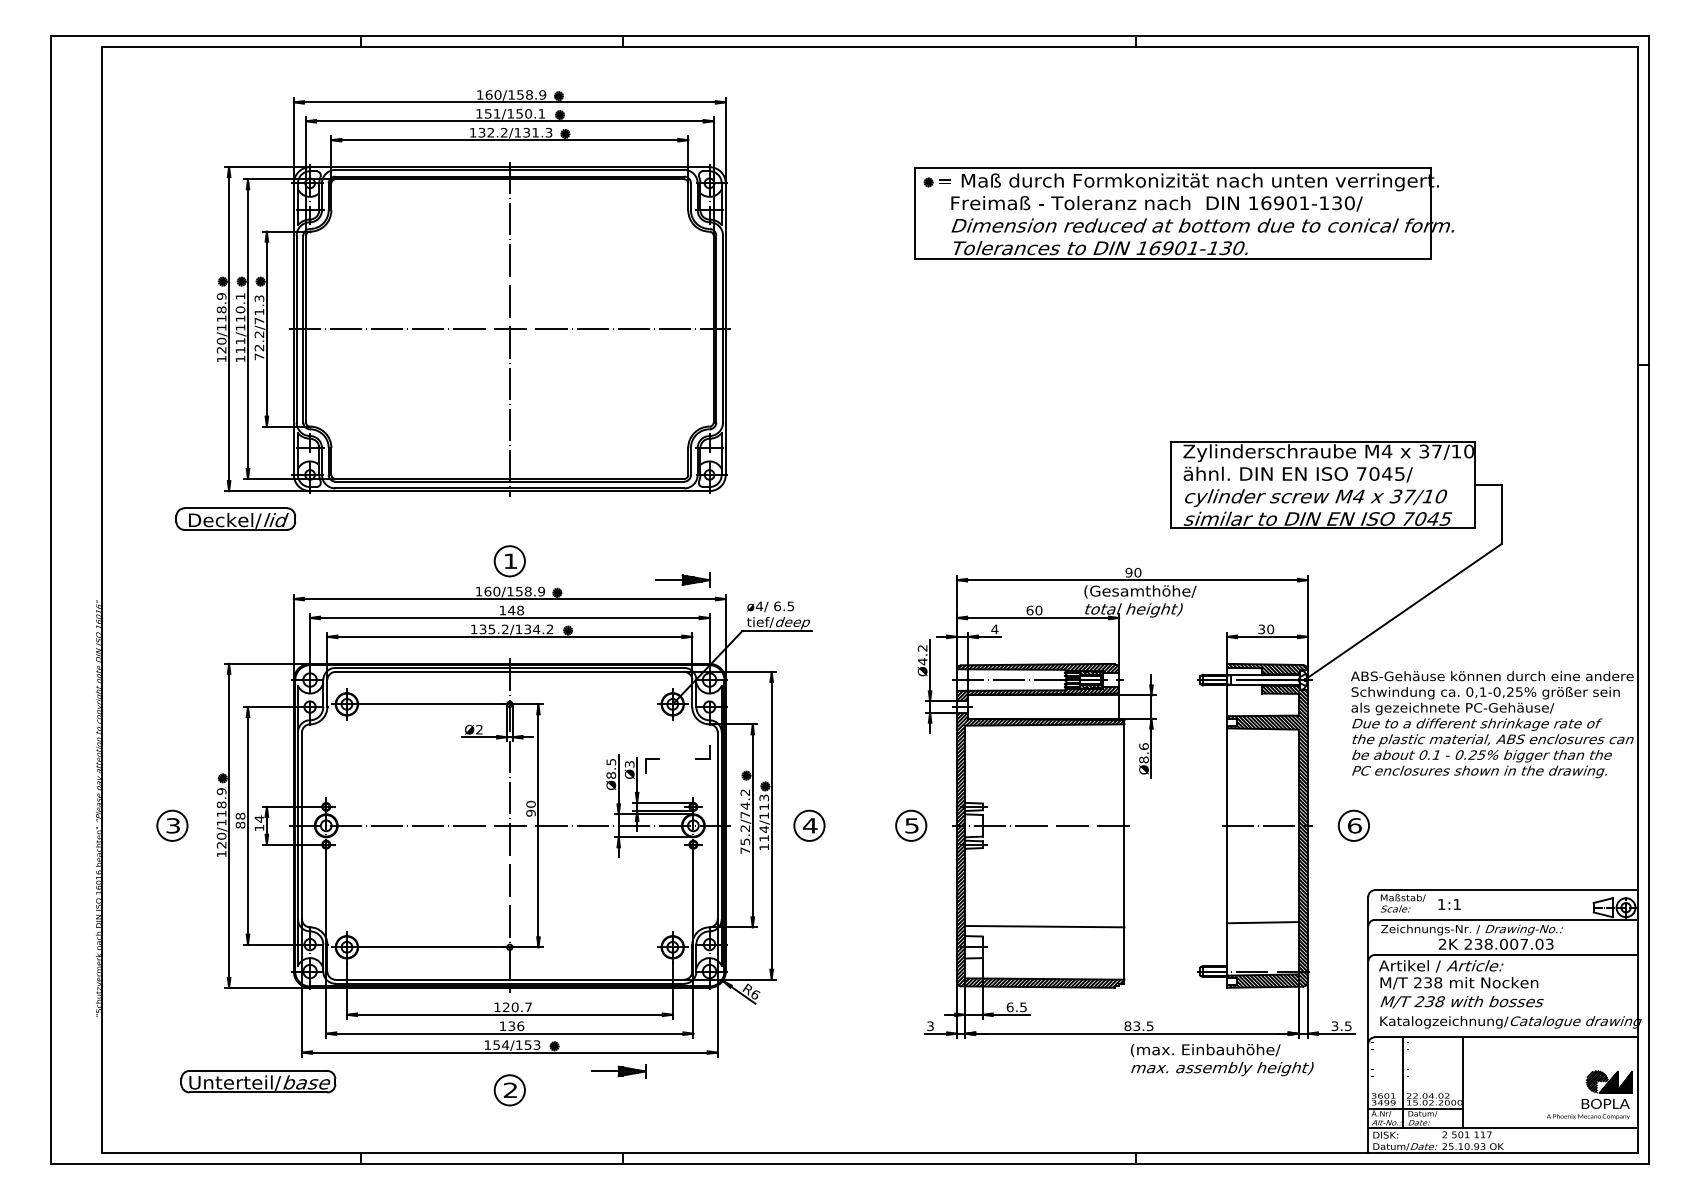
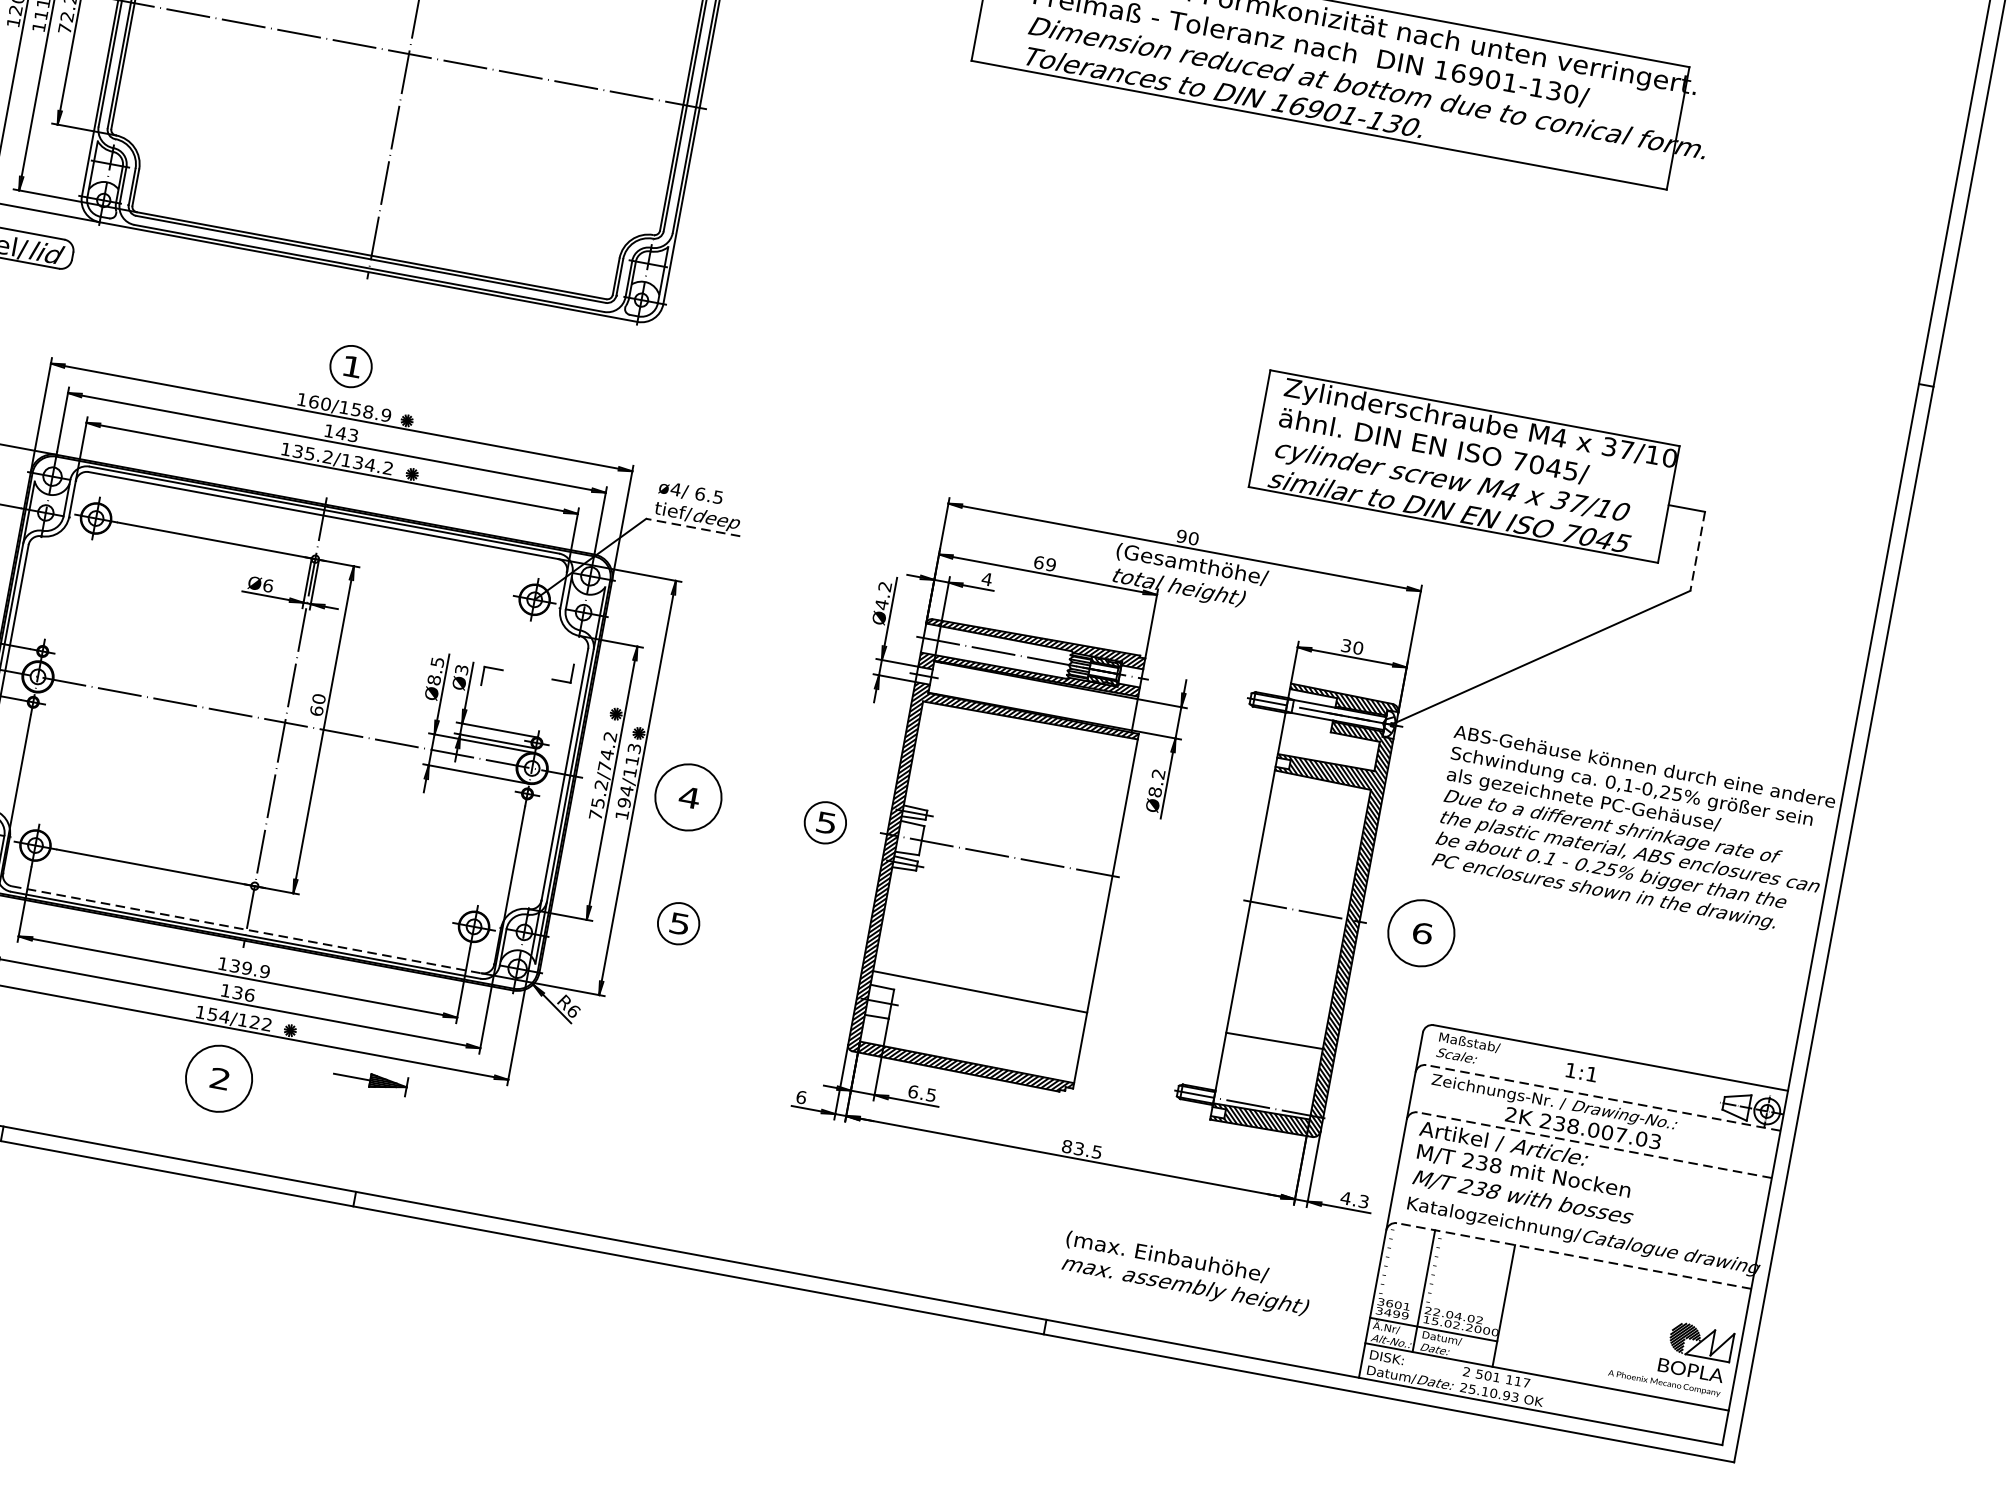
line: (1501, 515) -> (1697, 552), solid -> dashed
part: (682, 579) -> (578, 434), removed
text: (520, 610) -> (353, 435), 148 -> 143
text: (1038, 610) -> (1050, 564), 60 -> 69
line: (777, 631) -> (693, 527), solid -> dashed
text: (479, 729) -> (268, 585), Ø2 -> Ø6
text: (1143, 746) -> (1157, 773), Ø8.6 -> Ø8.2
text: (530, 812) -> (316, 709), 90 -> 60
circle: (809, 825) -> (688, 796), size x1.6
circle: (1353, 825) -> (1420, 932), size x1.6
text: (764, 837) -> (624, 801), 114/113 -> 194/113
text: (1449, 904) -> (1581, 1072), moved
part: (819, 917) -> (679, 923), added
line: (1506, 919) -> (1603, 1097), solid -> dashed
line: (1506, 954) -> (1594, 1144), solid -> dashed
line: (510, 979) -> (247, 929), solid -> dashed
text: (517, 1007) -> (250, 969), 120.7 -> 139.9
text: (930, 1026) -> (801, 1097), 3 -> 6
text: (1341, 1026) -> (1354, 1200), 3.5 -> 4.3
line: (1506, 1037) -> (1573, 1256), solid -> dashed
text: (532, 1044) -> (261, 1022), 154/153 -> 154/122
text: (1222, 1060) -> (1187, 1275), moved
hatch: (1615, 1081) -> (1709, 1342), removed
circle: (509, 1090) -> (218, 1078), size x1.6

